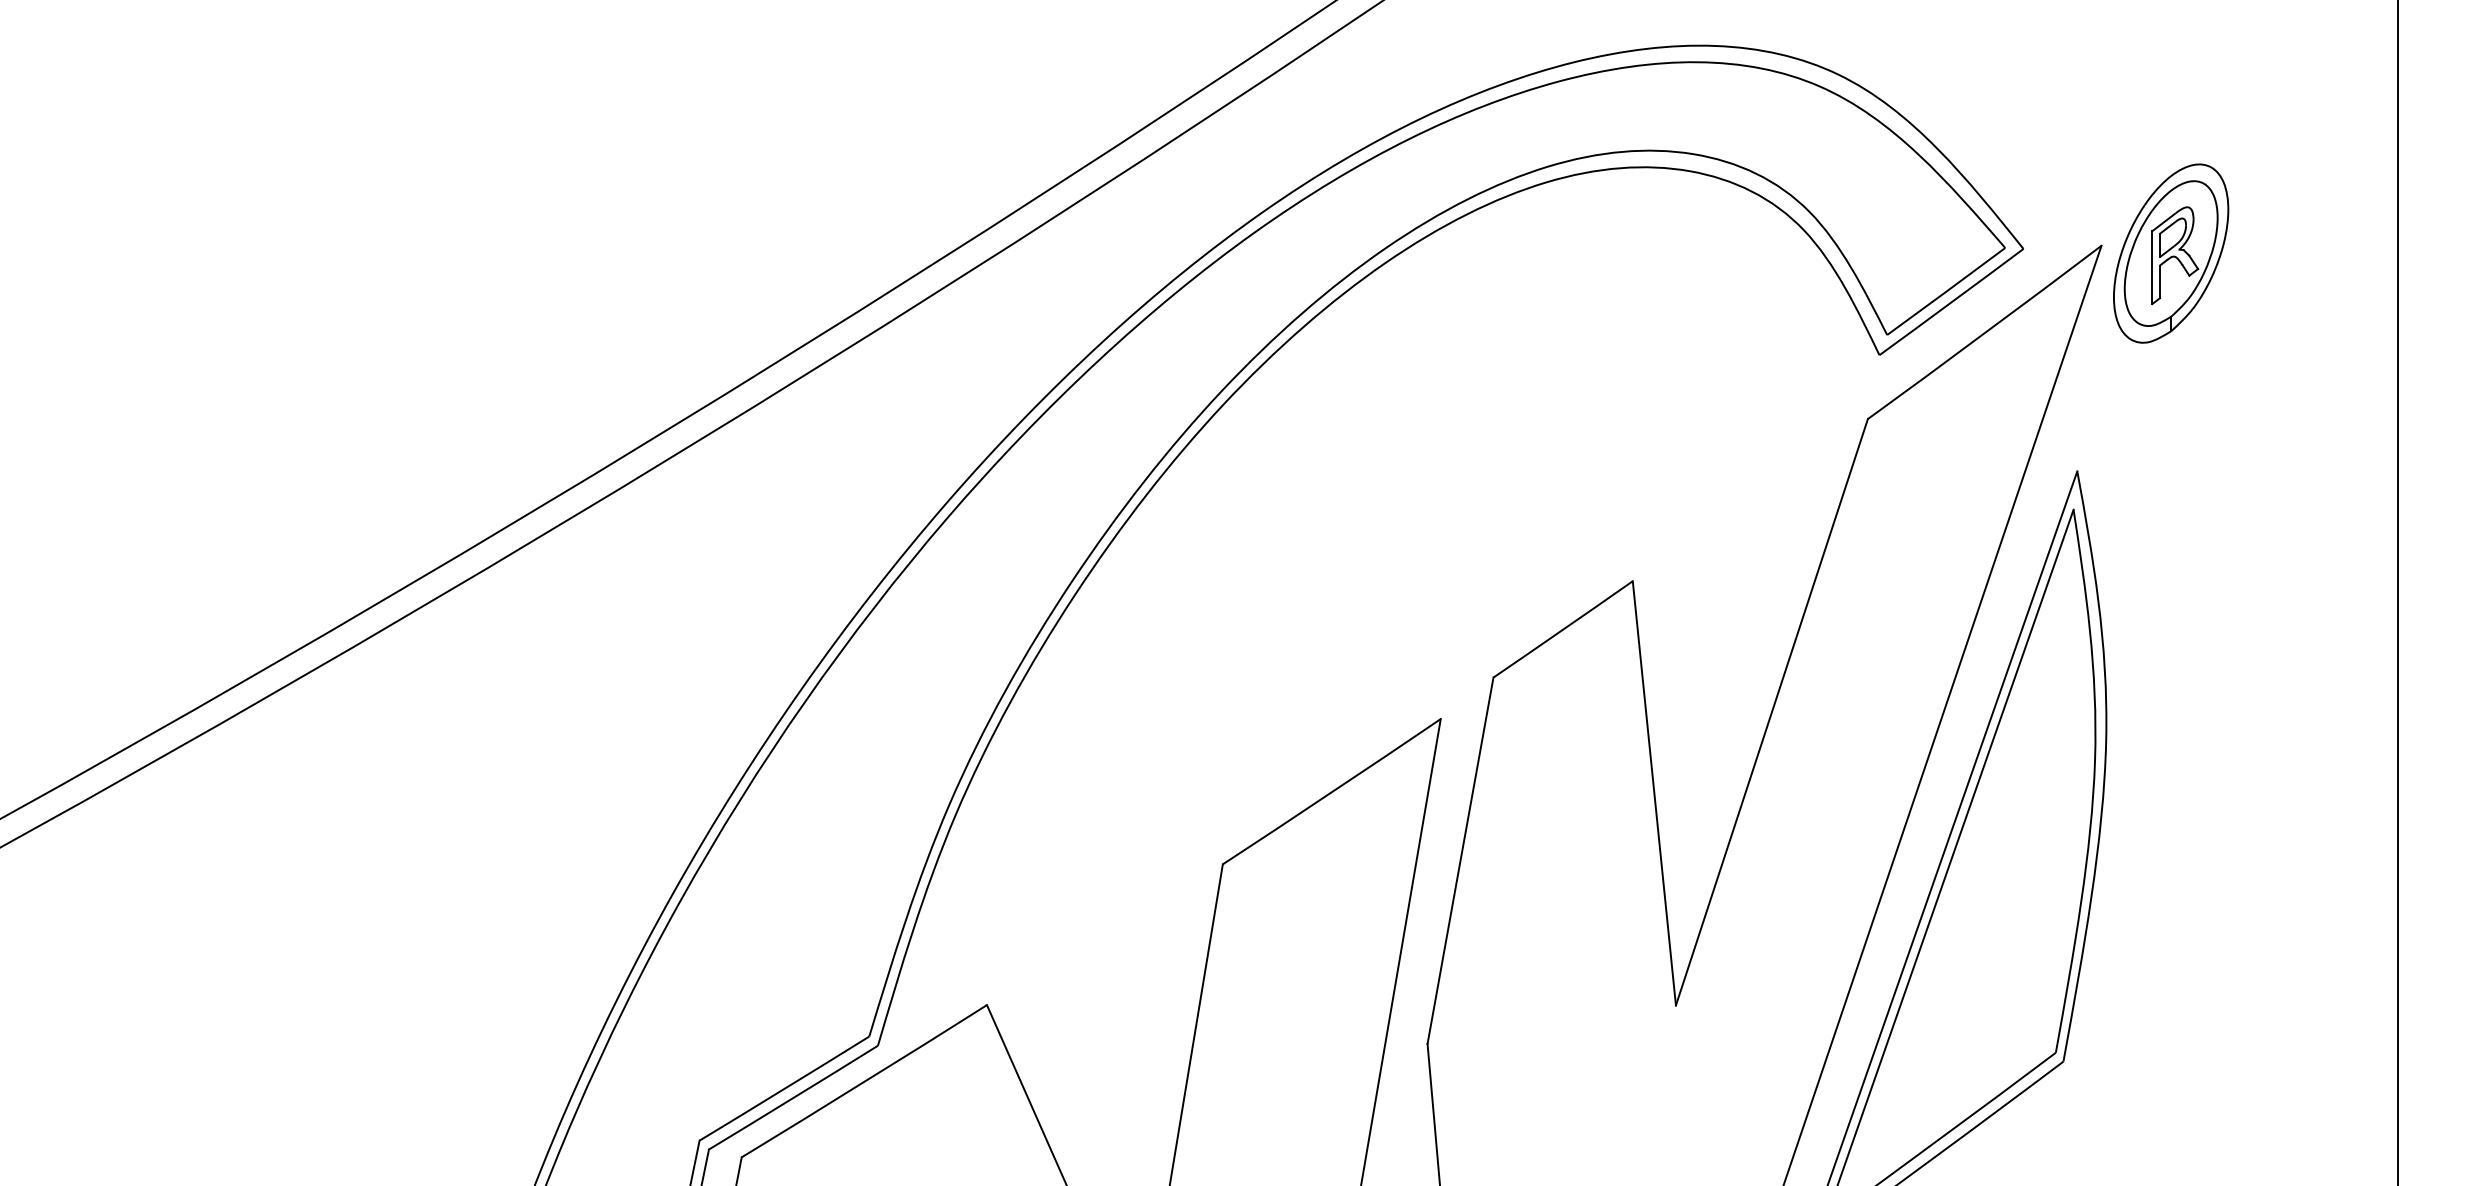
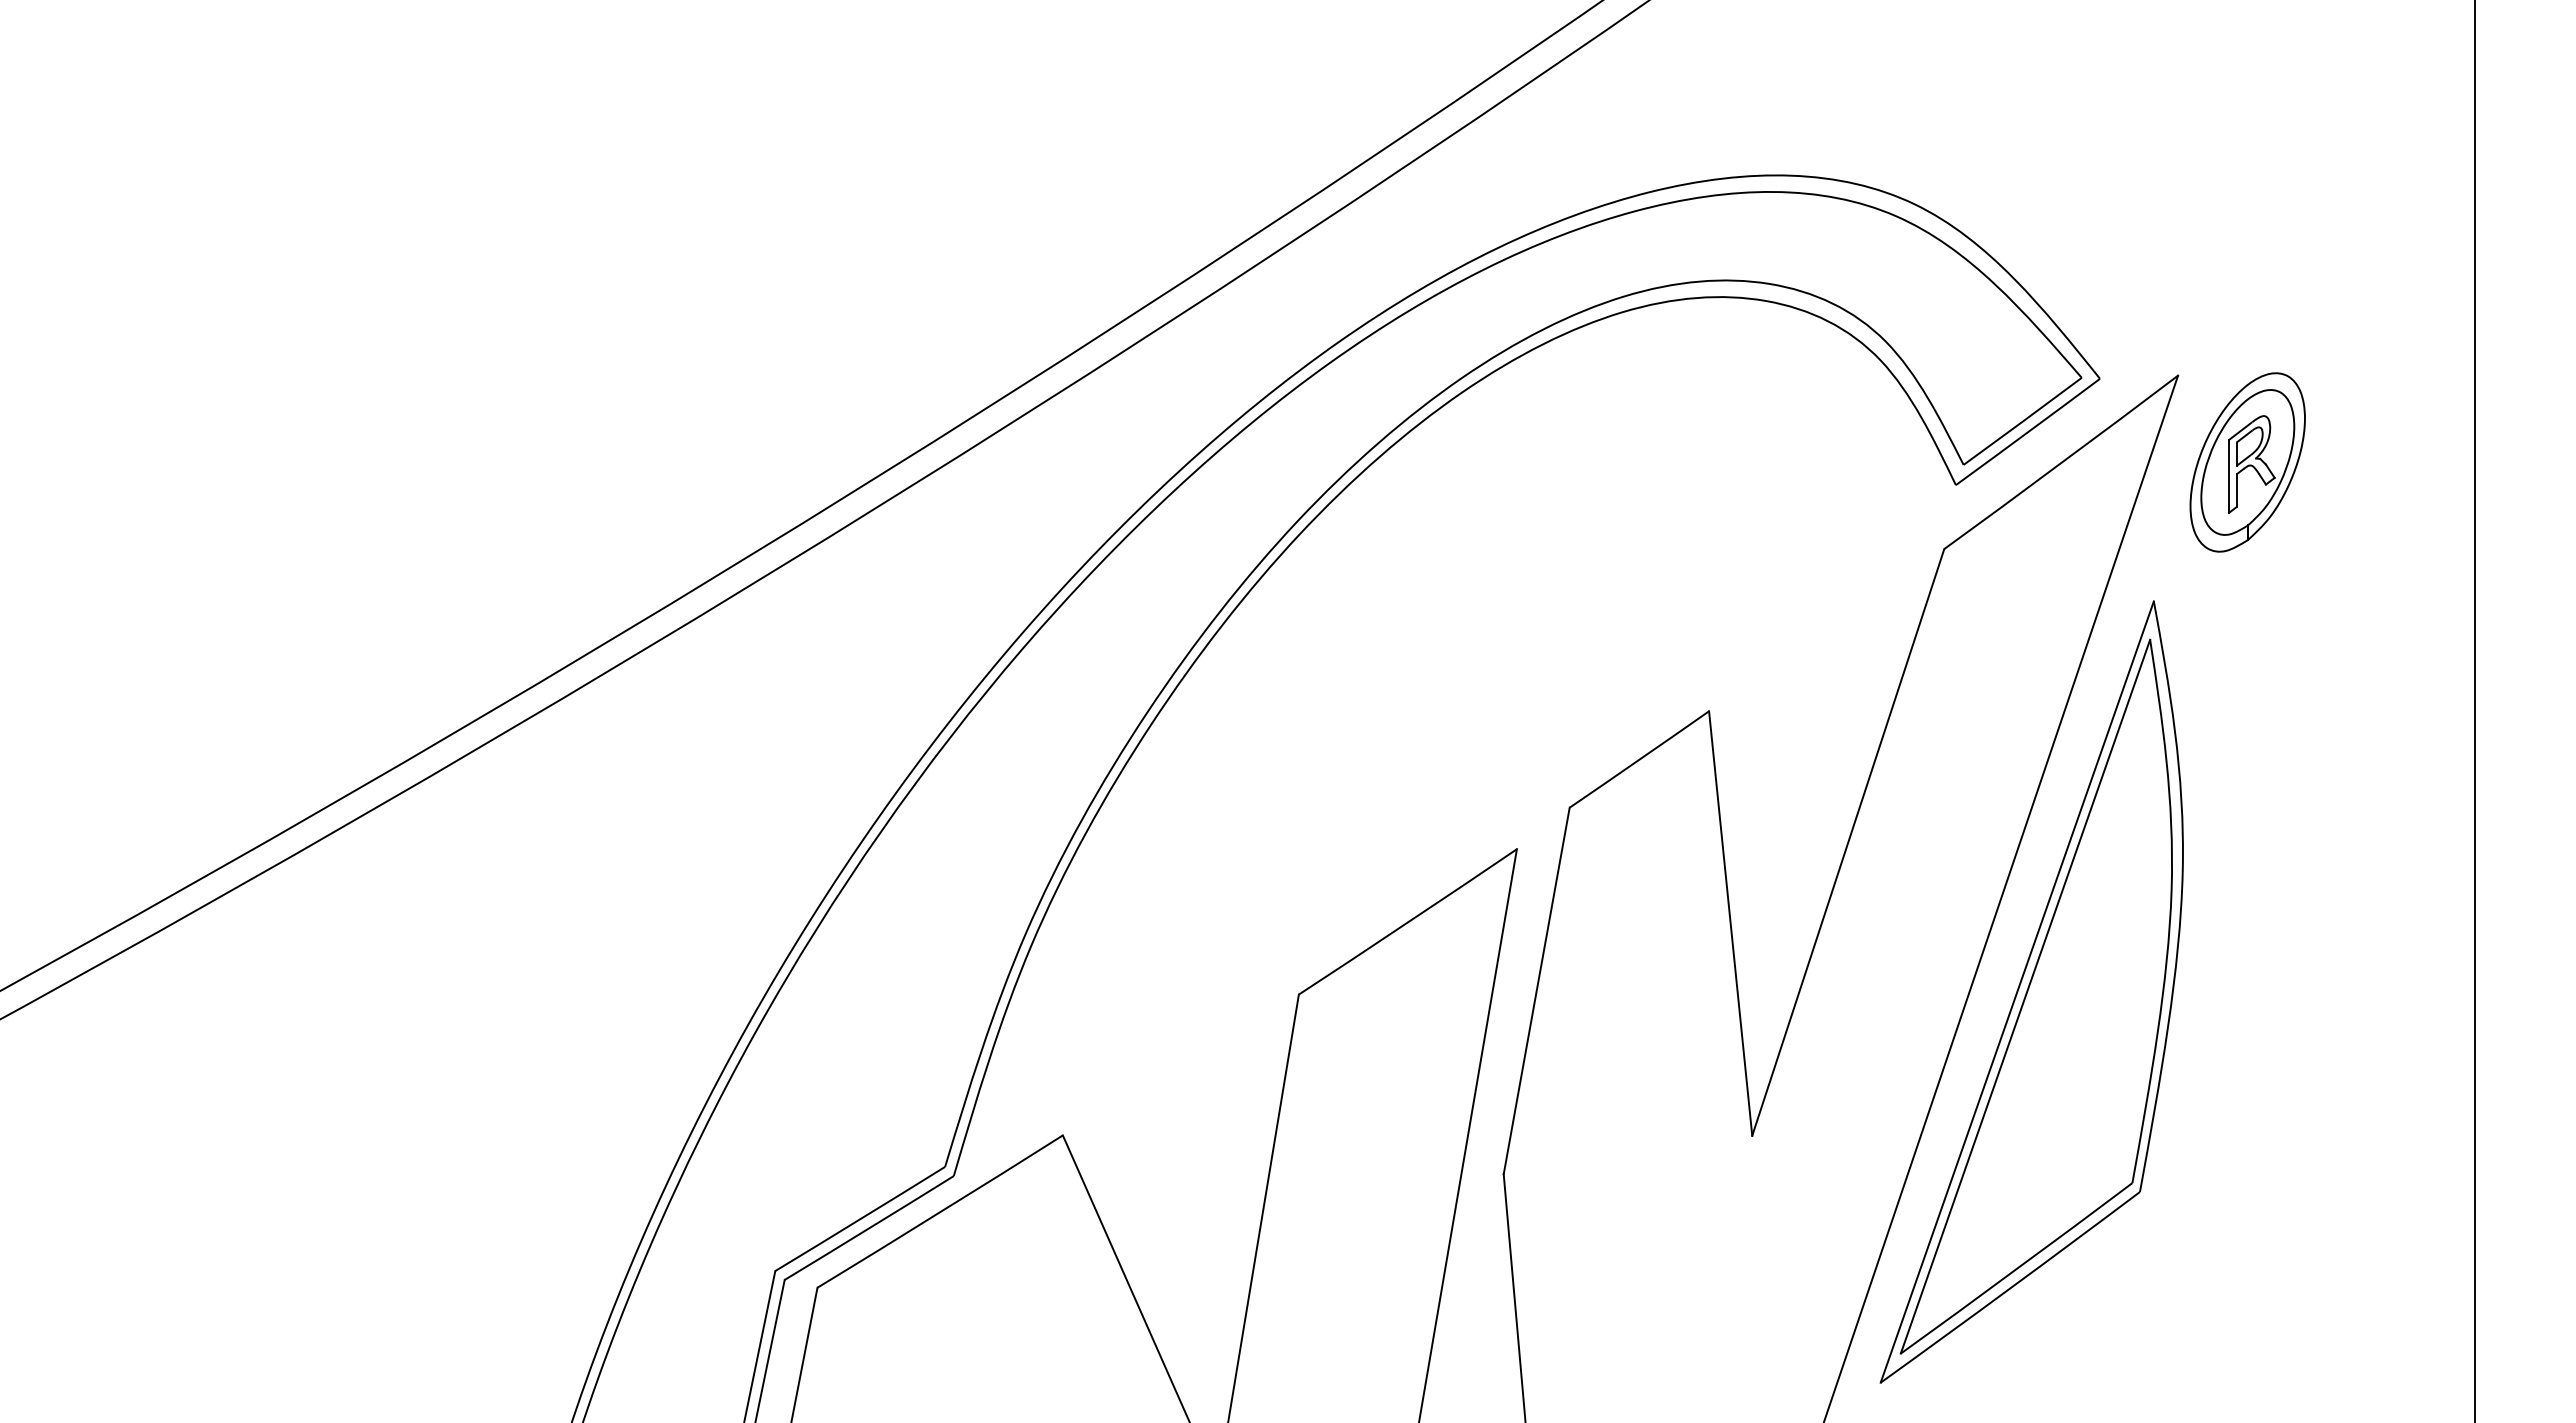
part: (2170, 253) -> (2247, 462), moved

